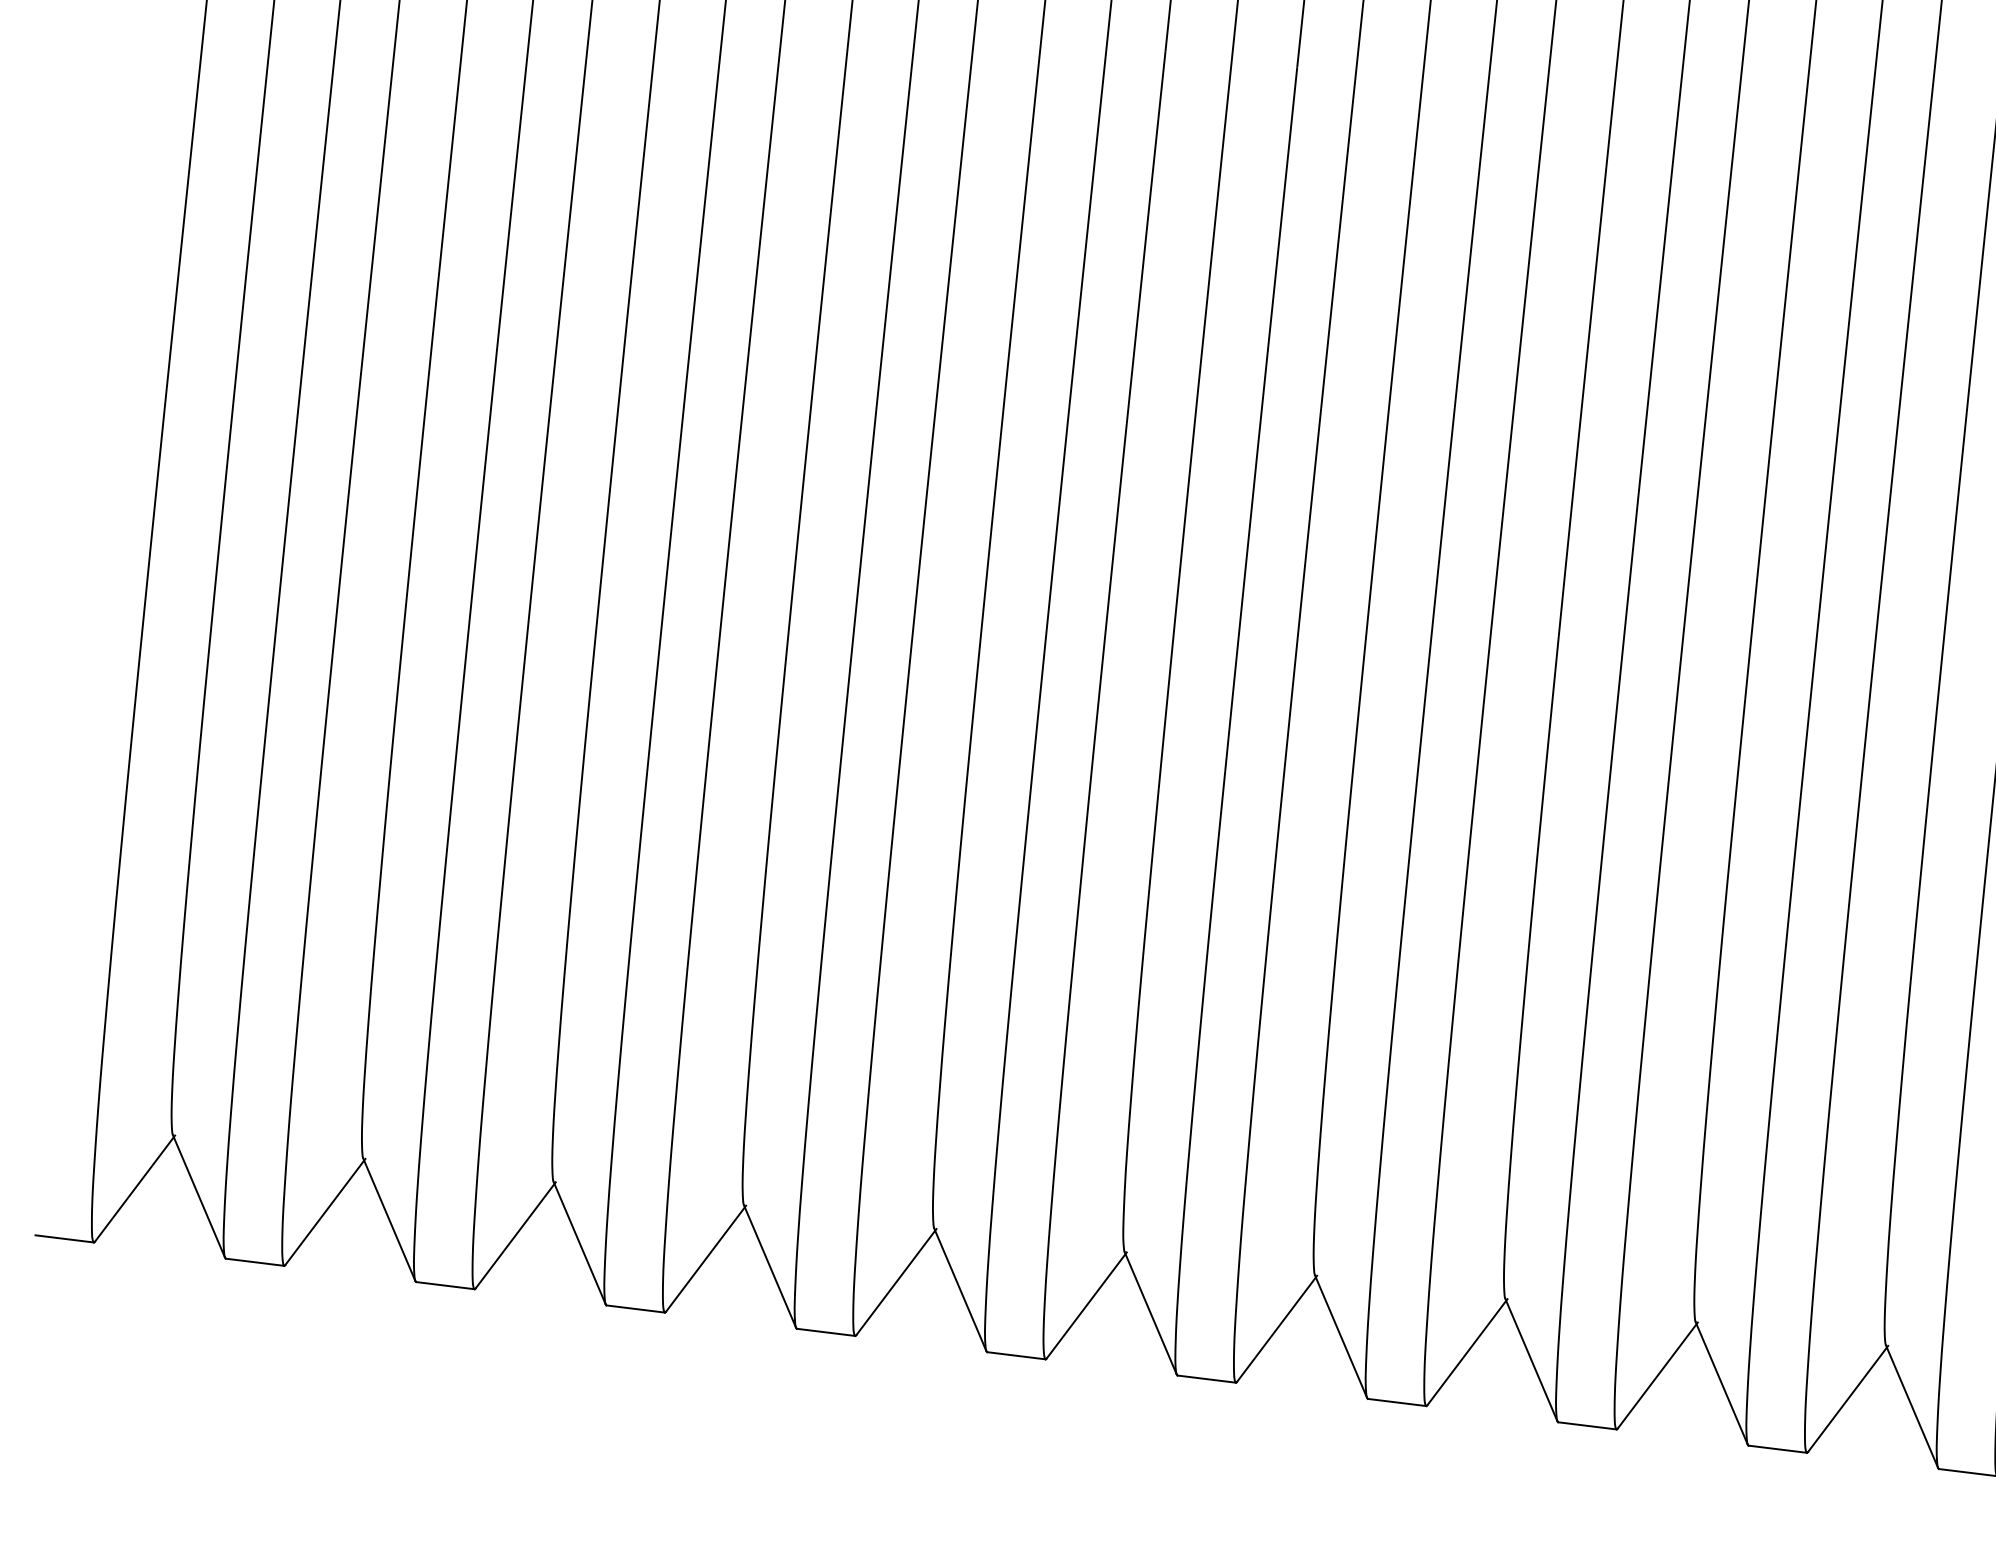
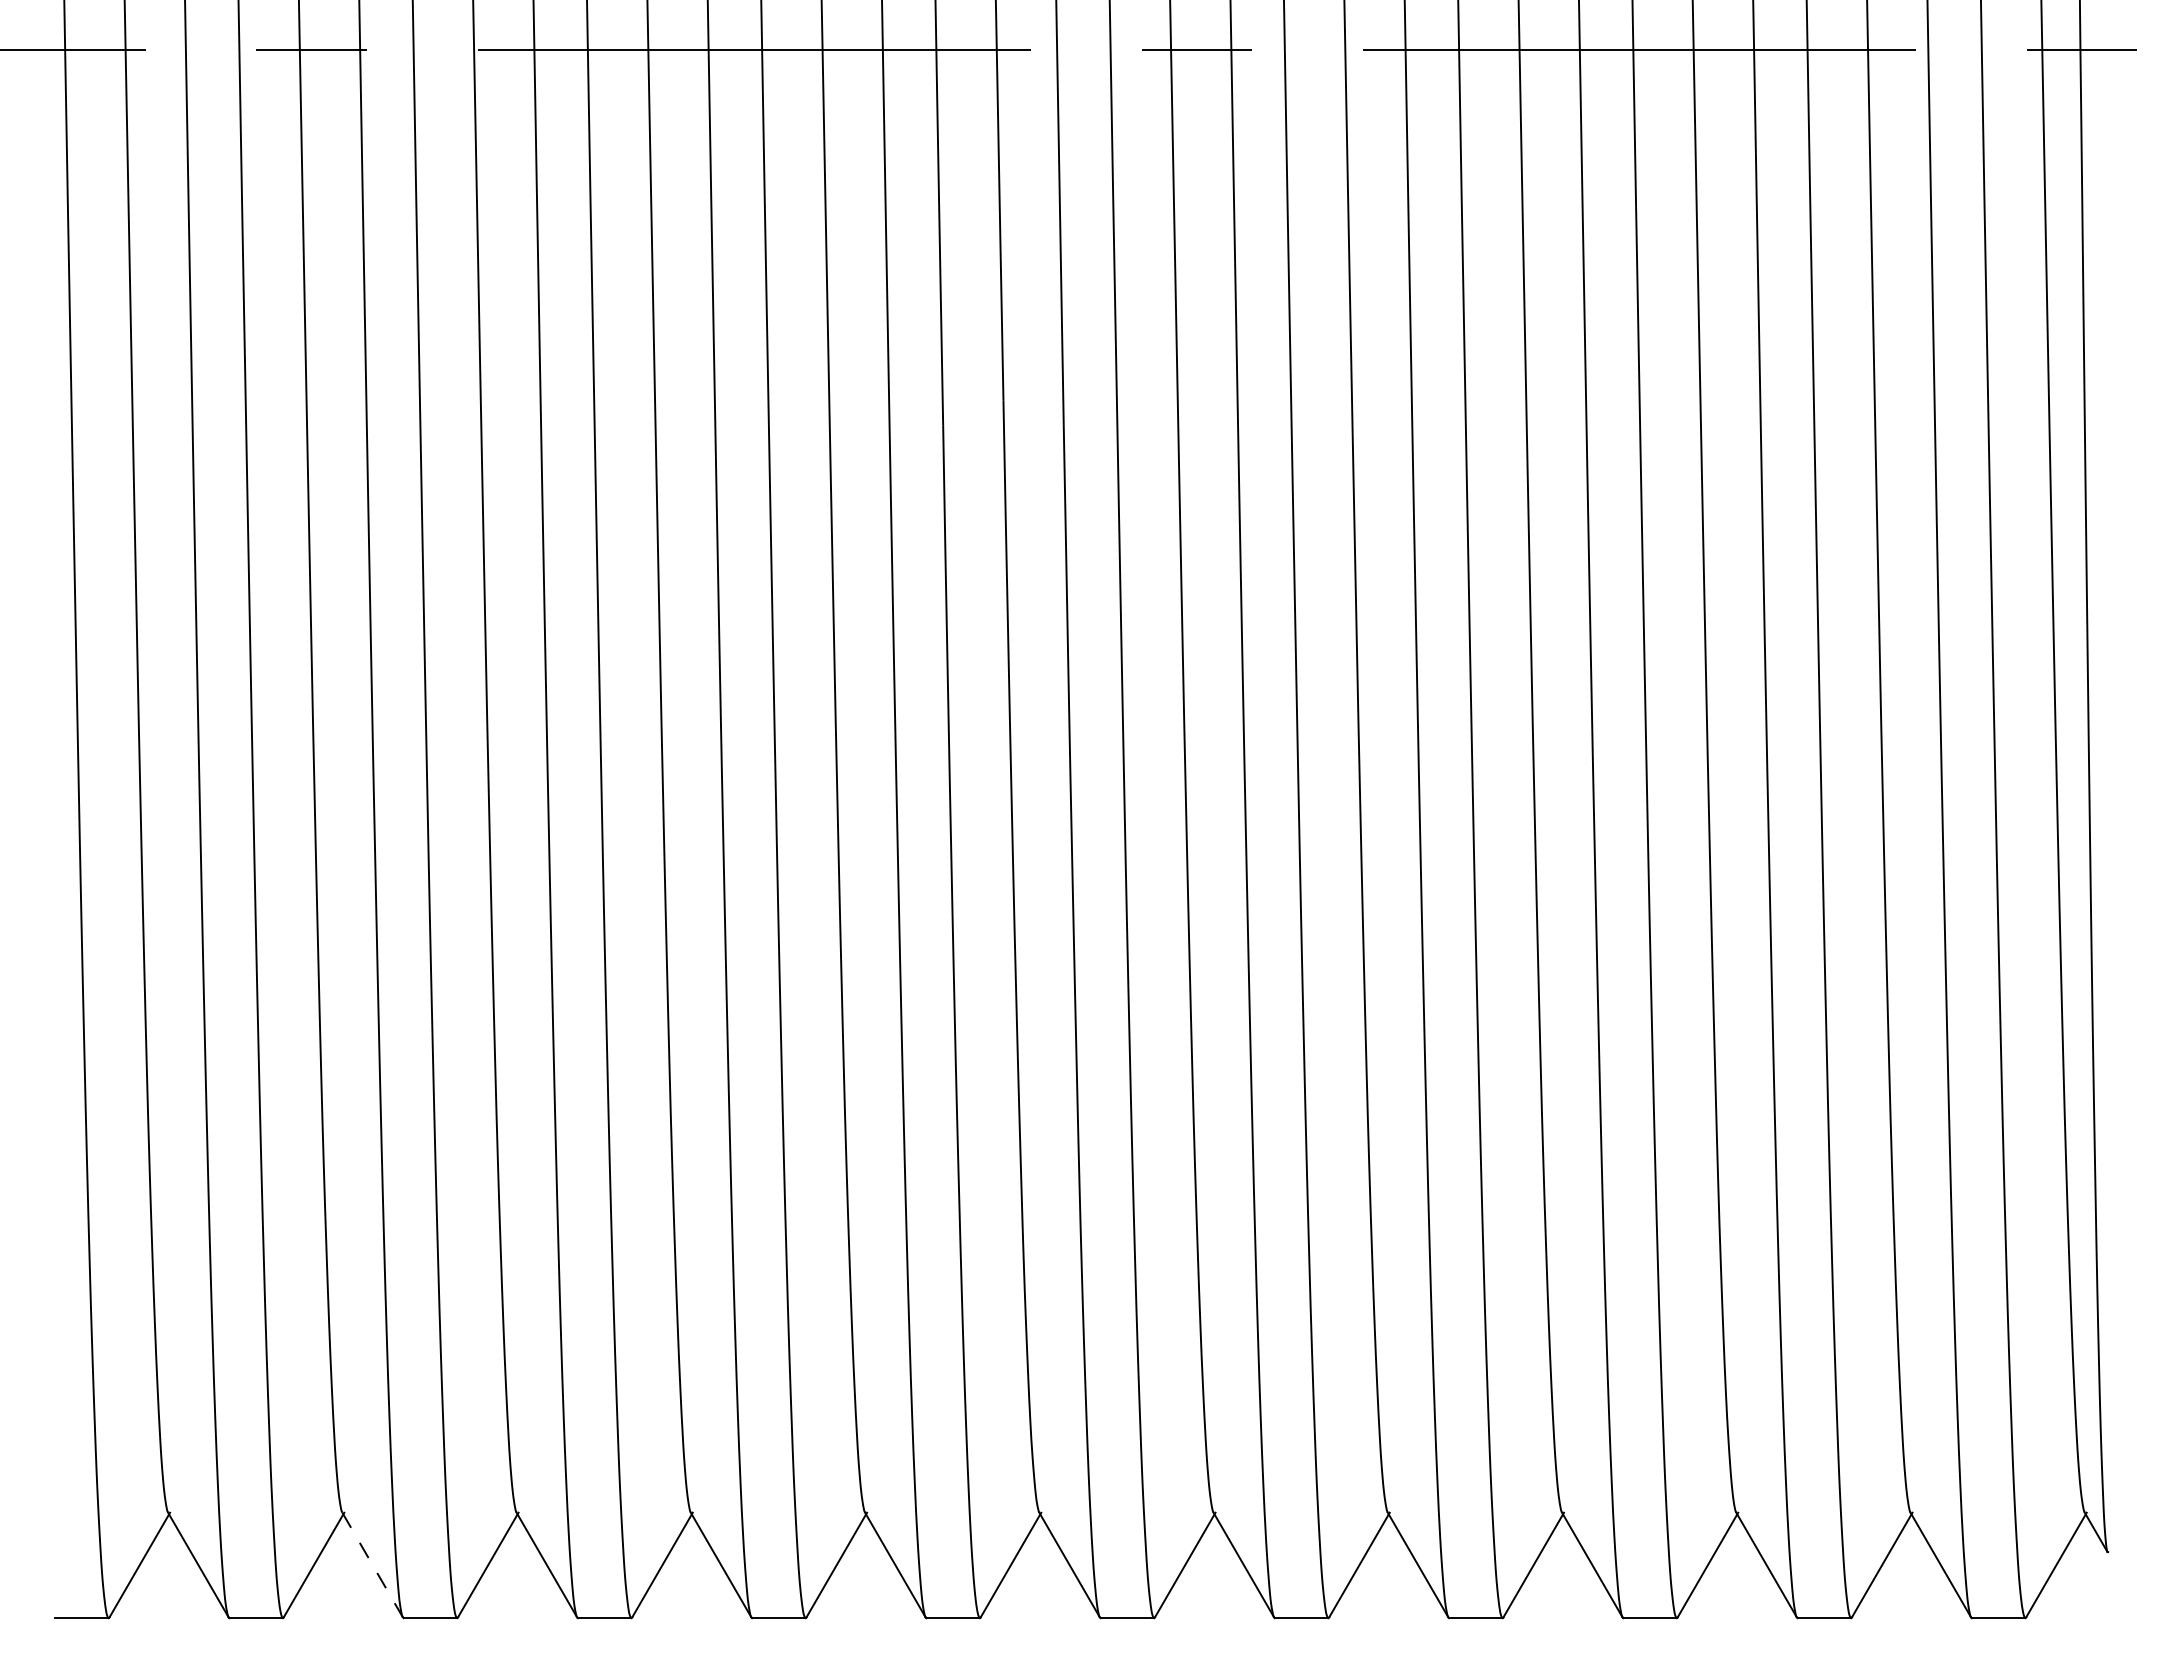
line: (389, 1220) -> (372, 1565), solid -> dashed

